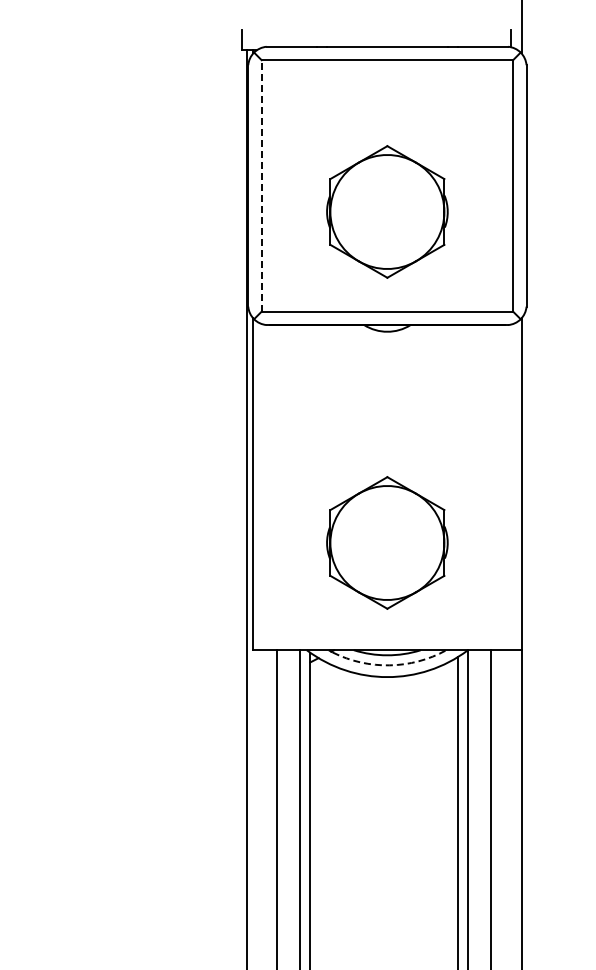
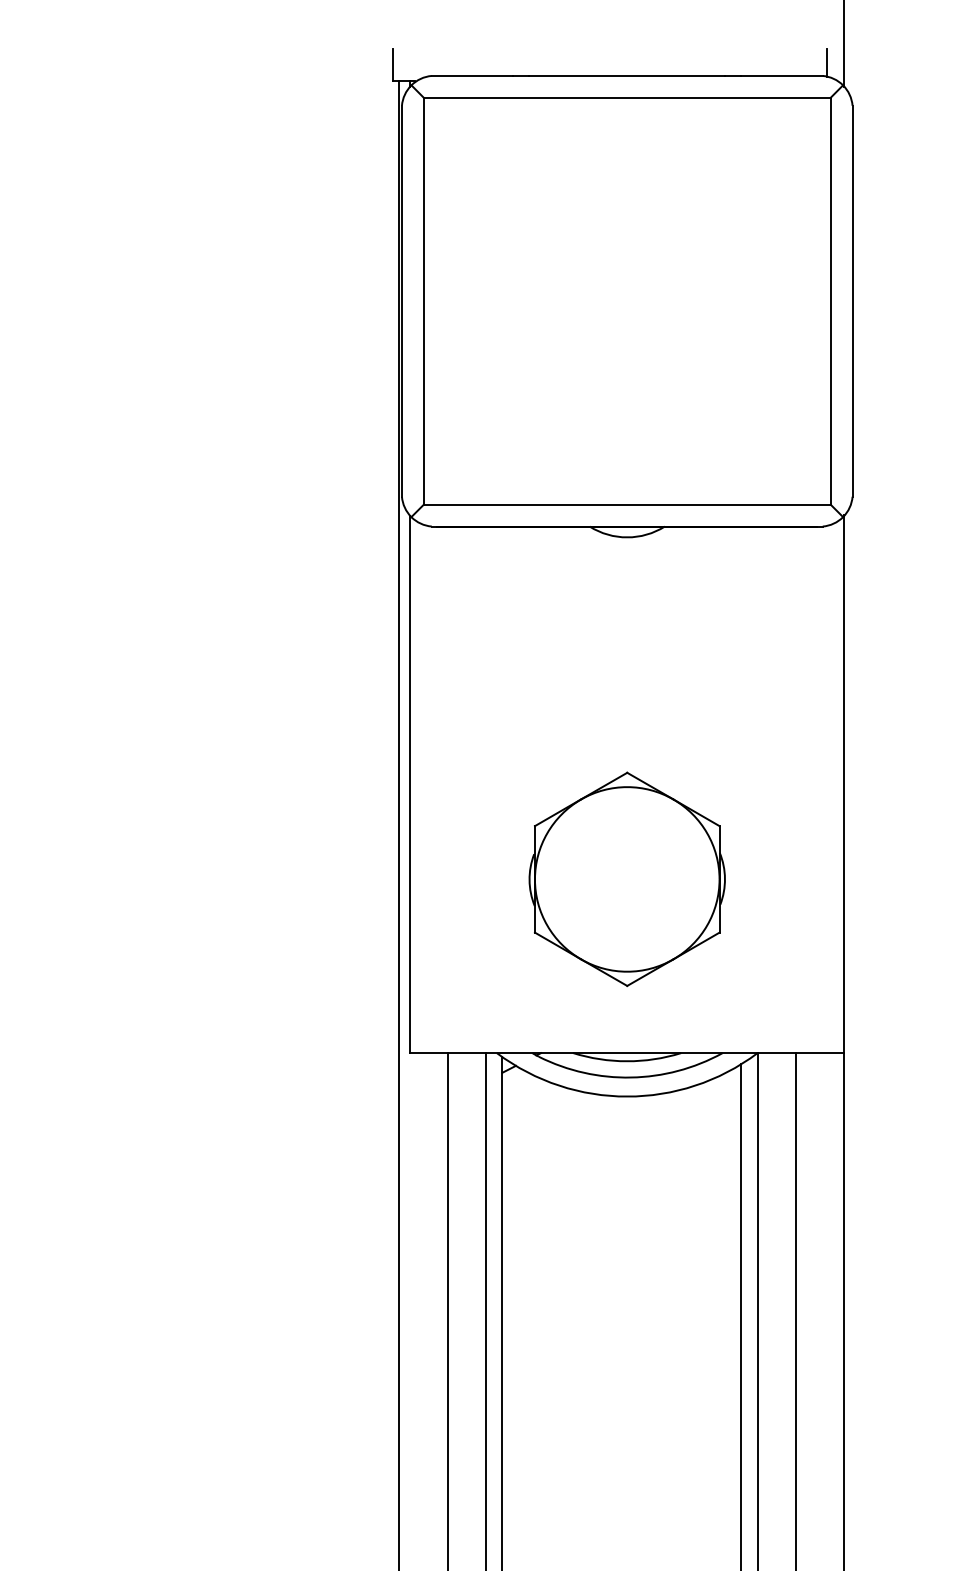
line: (261, 185) -> (423, 300), dashed -> solid
part: (387, 211) -> (627, 342), removed
arc: (389, 665) -> (630, 1077), dashed -> solid

